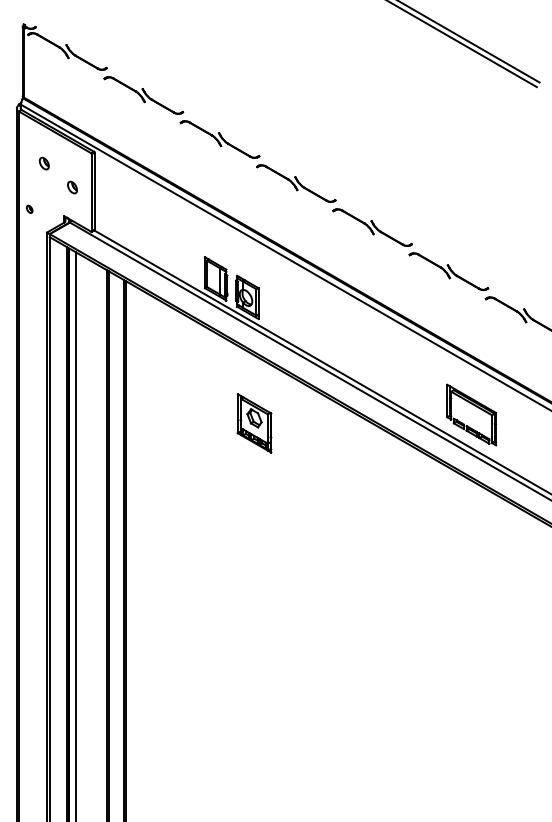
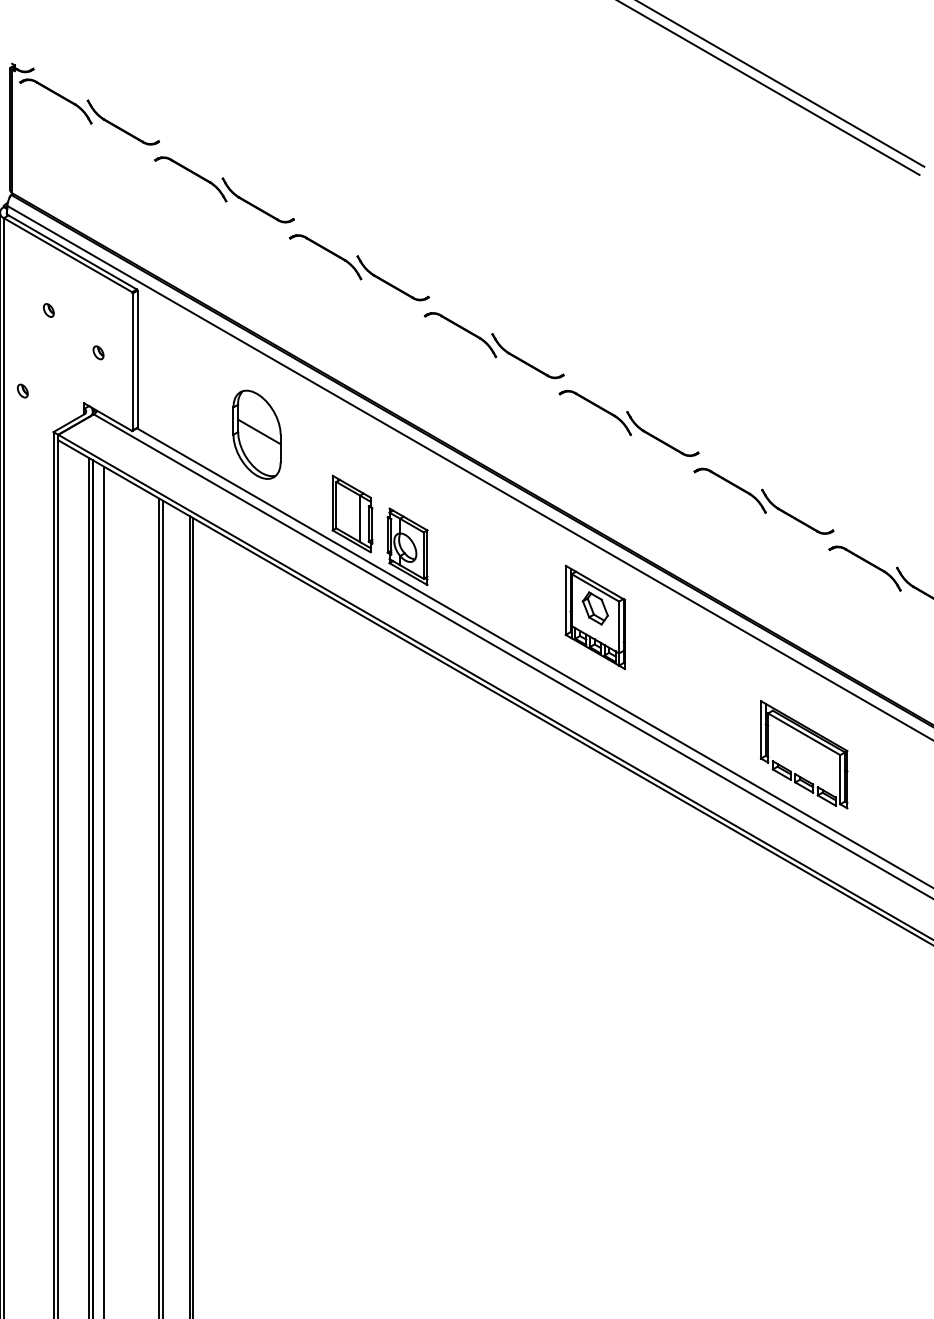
part: (44, 163) -> (49, 310), size x0.62
part: (72, 187) -> (98, 352), size x0.62
part: (161, 233) -> (255, 433), added
part: (254, 423) -> (595, 617), moved

